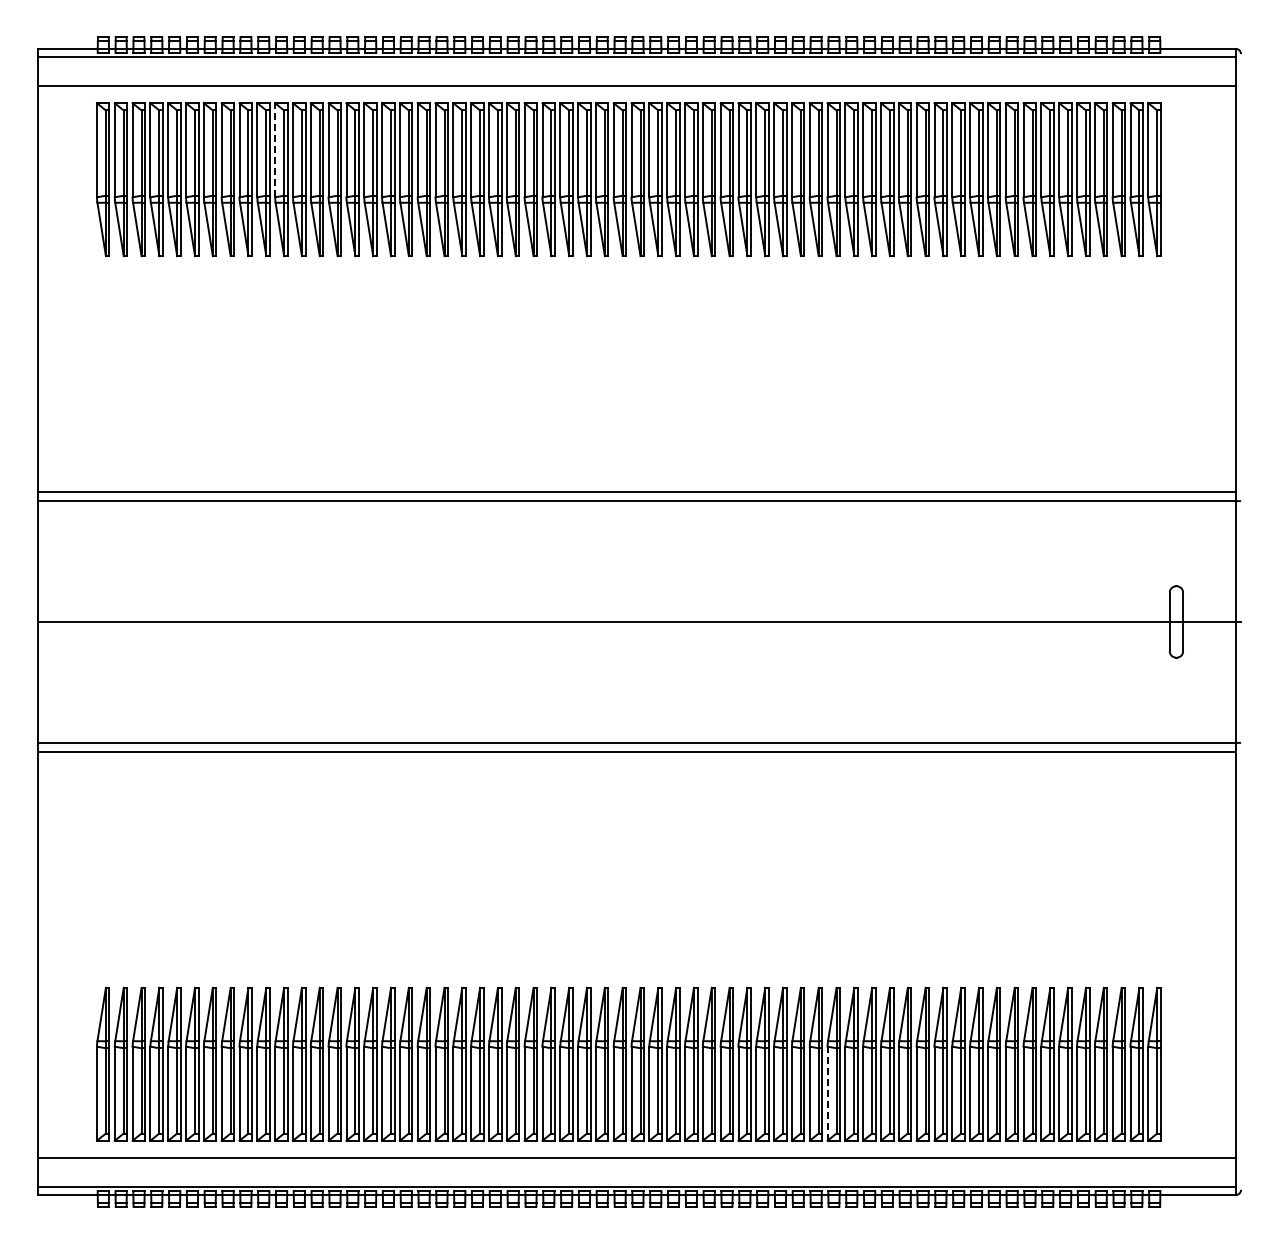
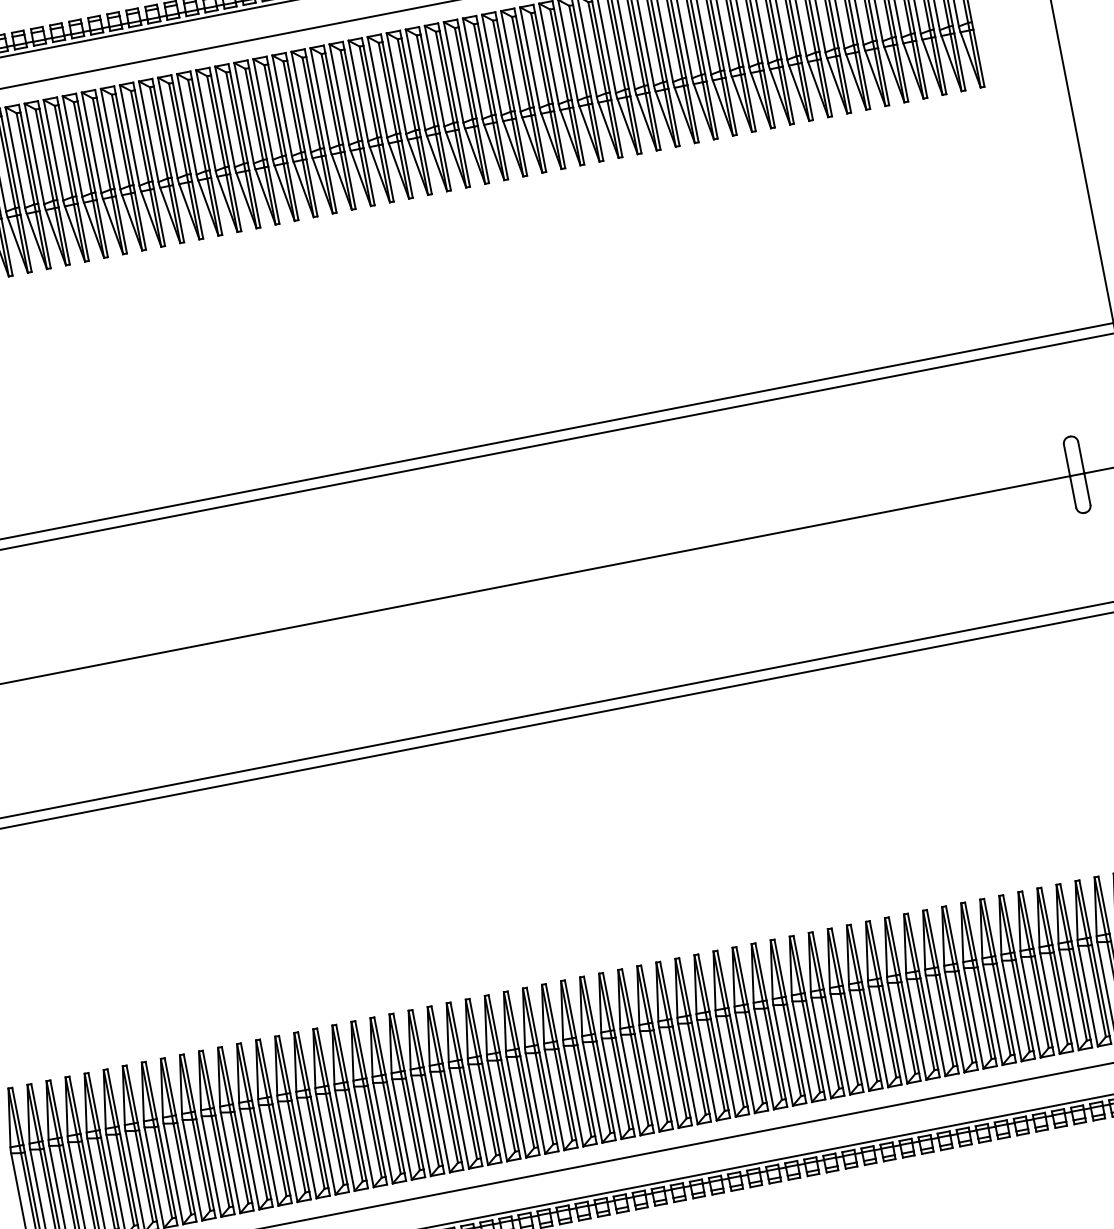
line: (275, 149) -> (15, 156), dashed -> solid
line: (827, 1093) -> (802, 1051), dashed -> solid

